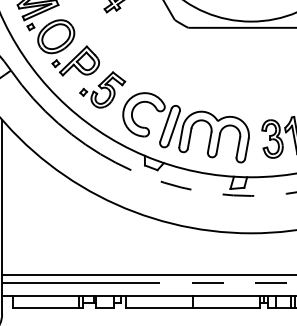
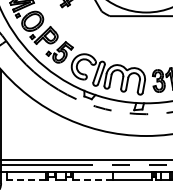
line: (45, 307) -> (26, 179), solid -> dashed
line: (160, 307) -> (93, 179), solid -> dashed

